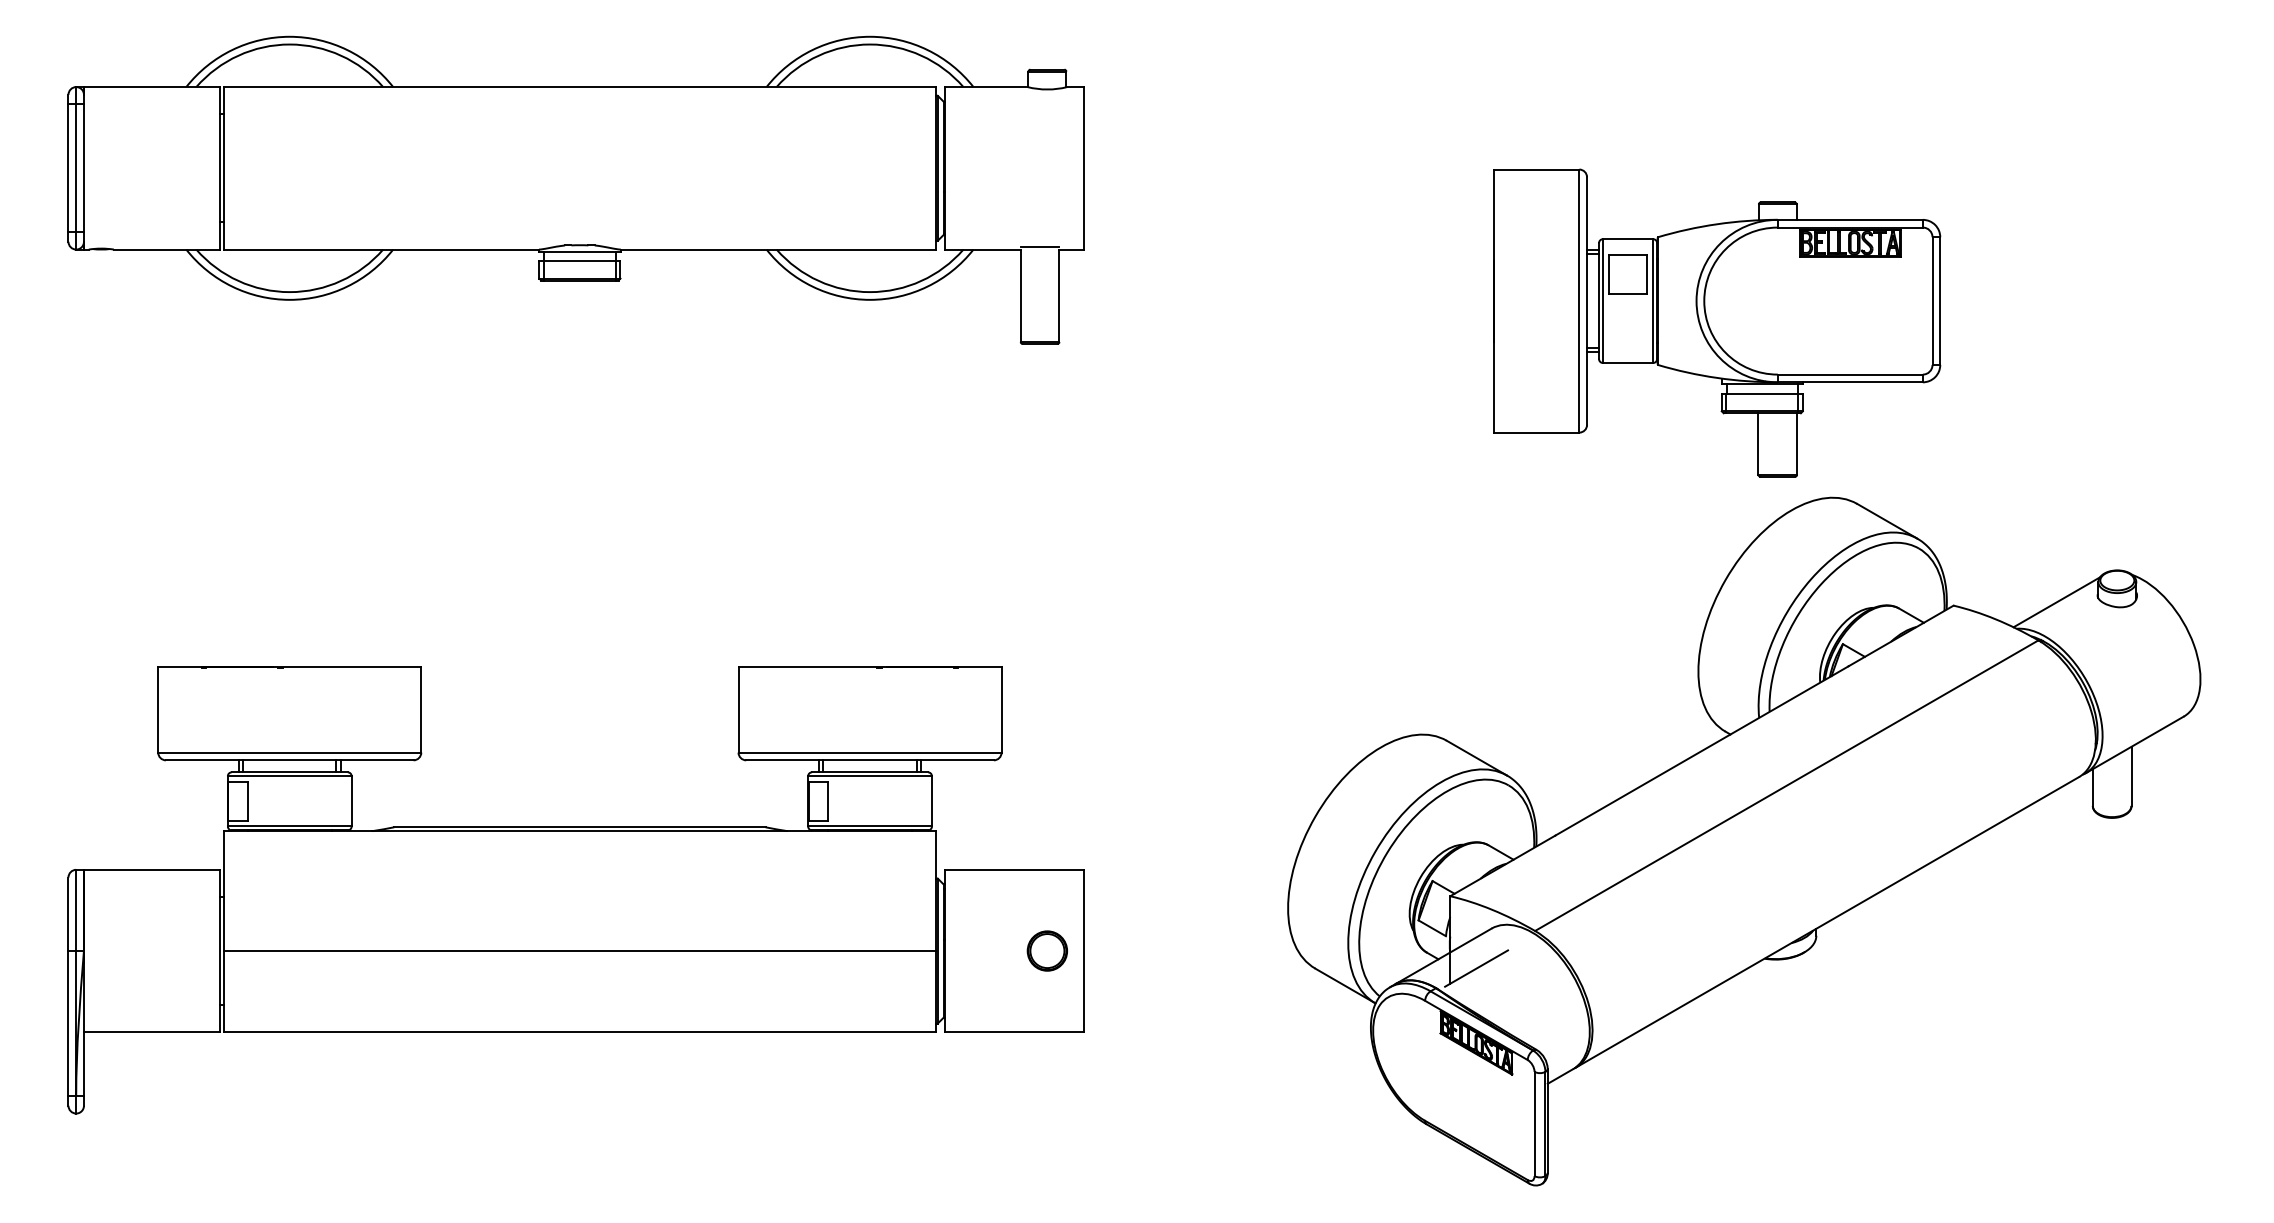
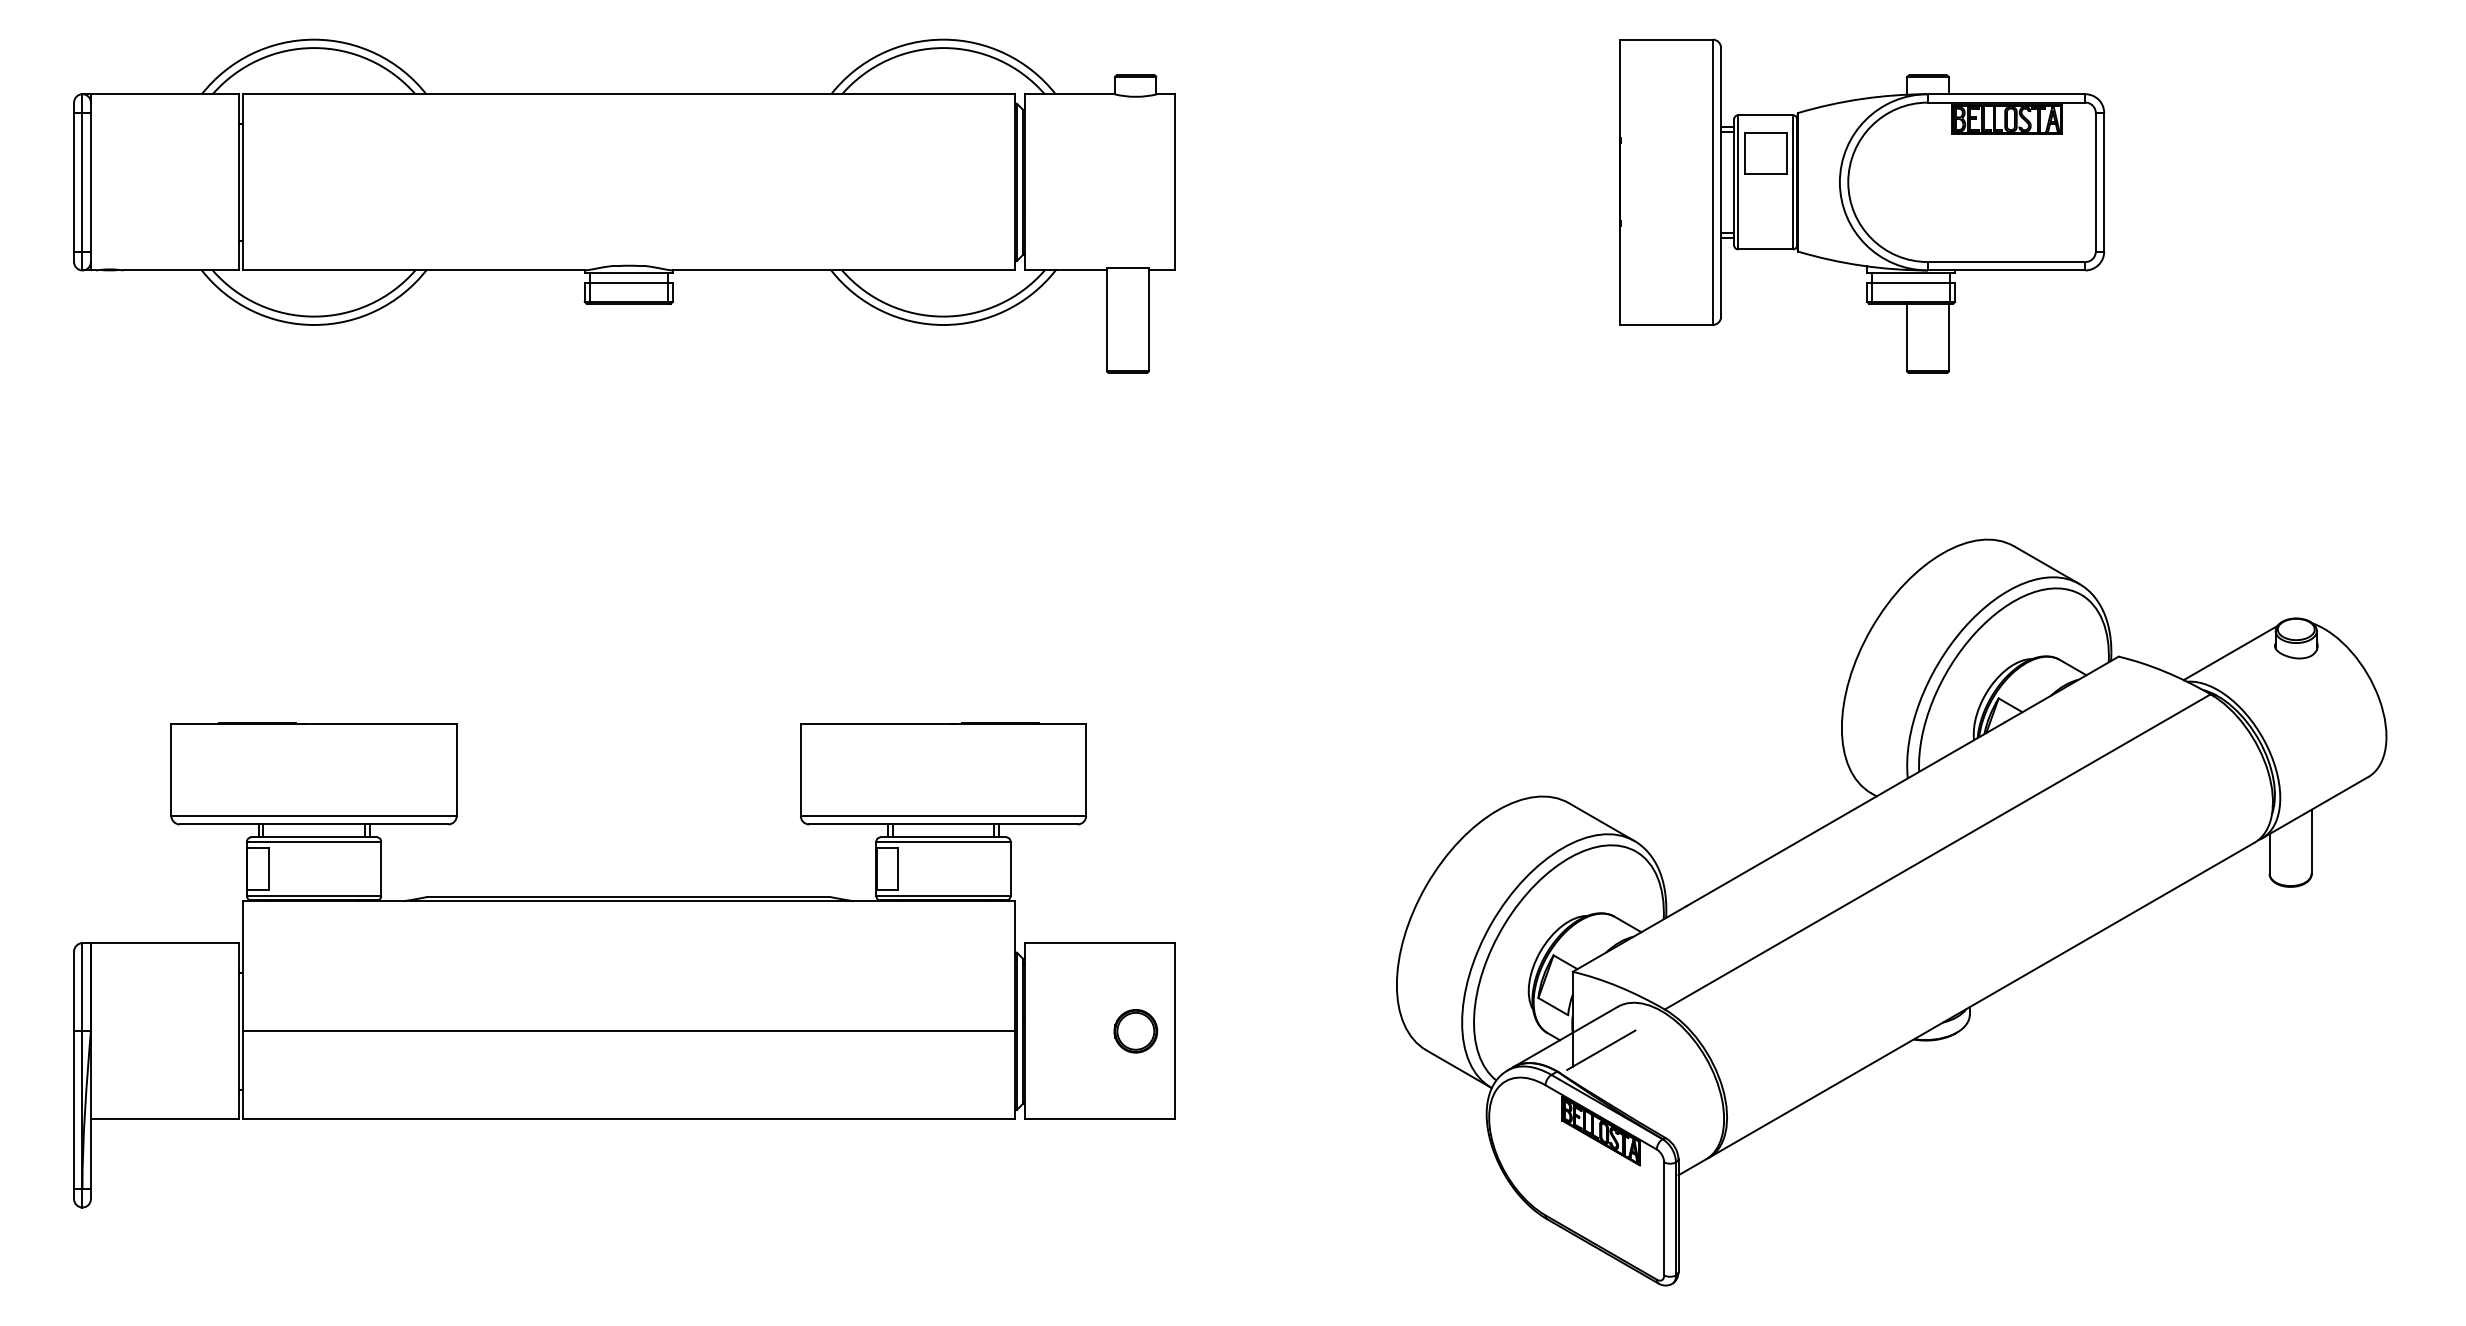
part: (1717, 322) -> (1862, 205), moved

